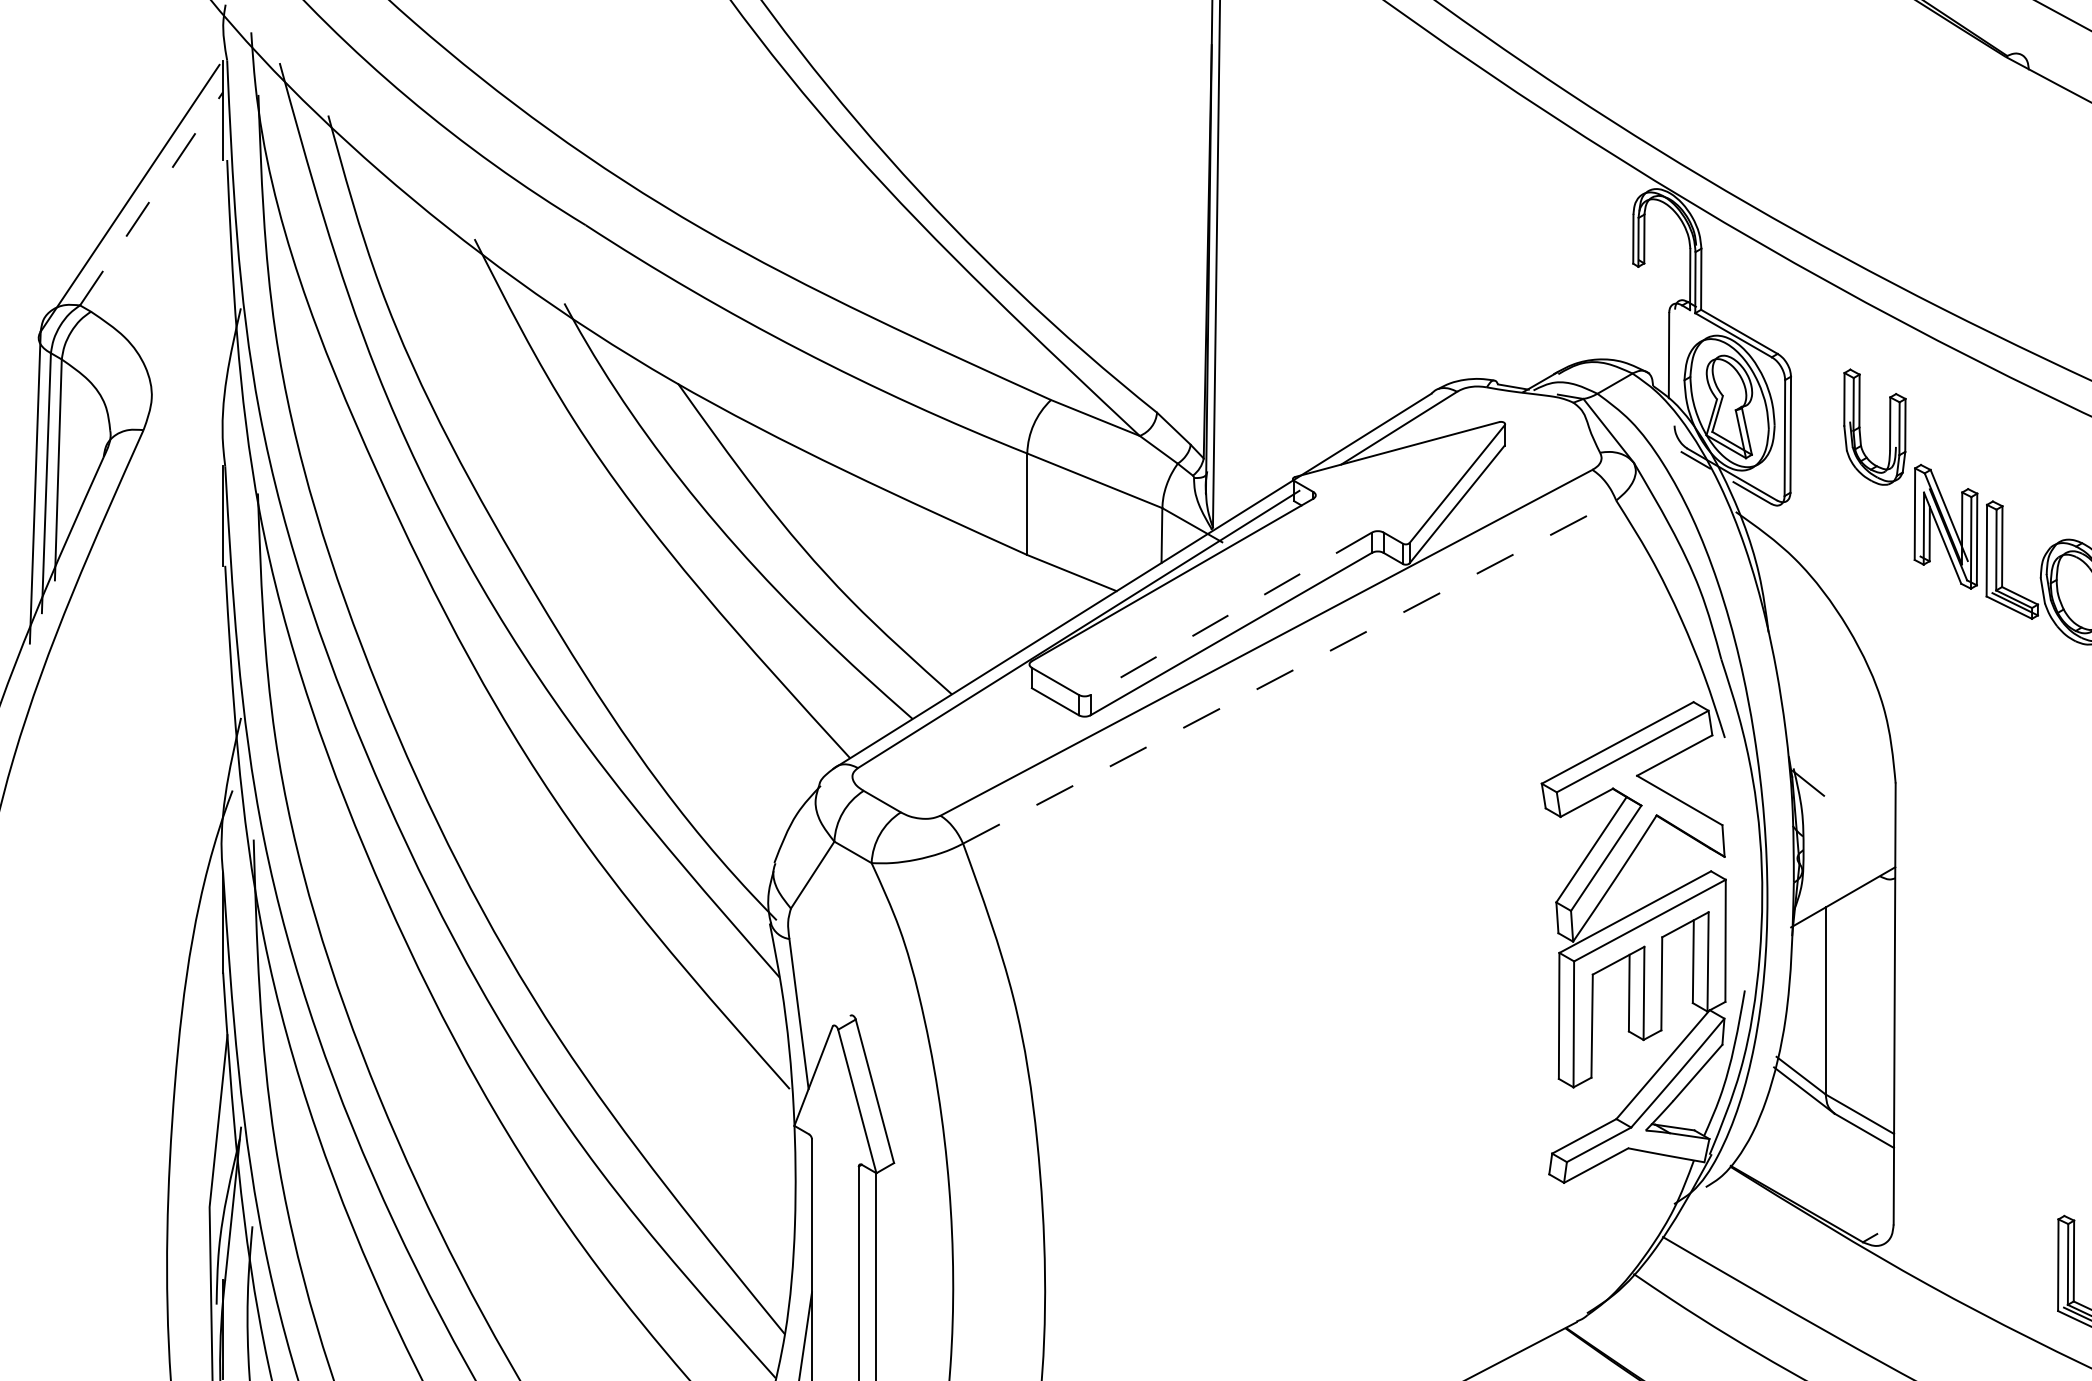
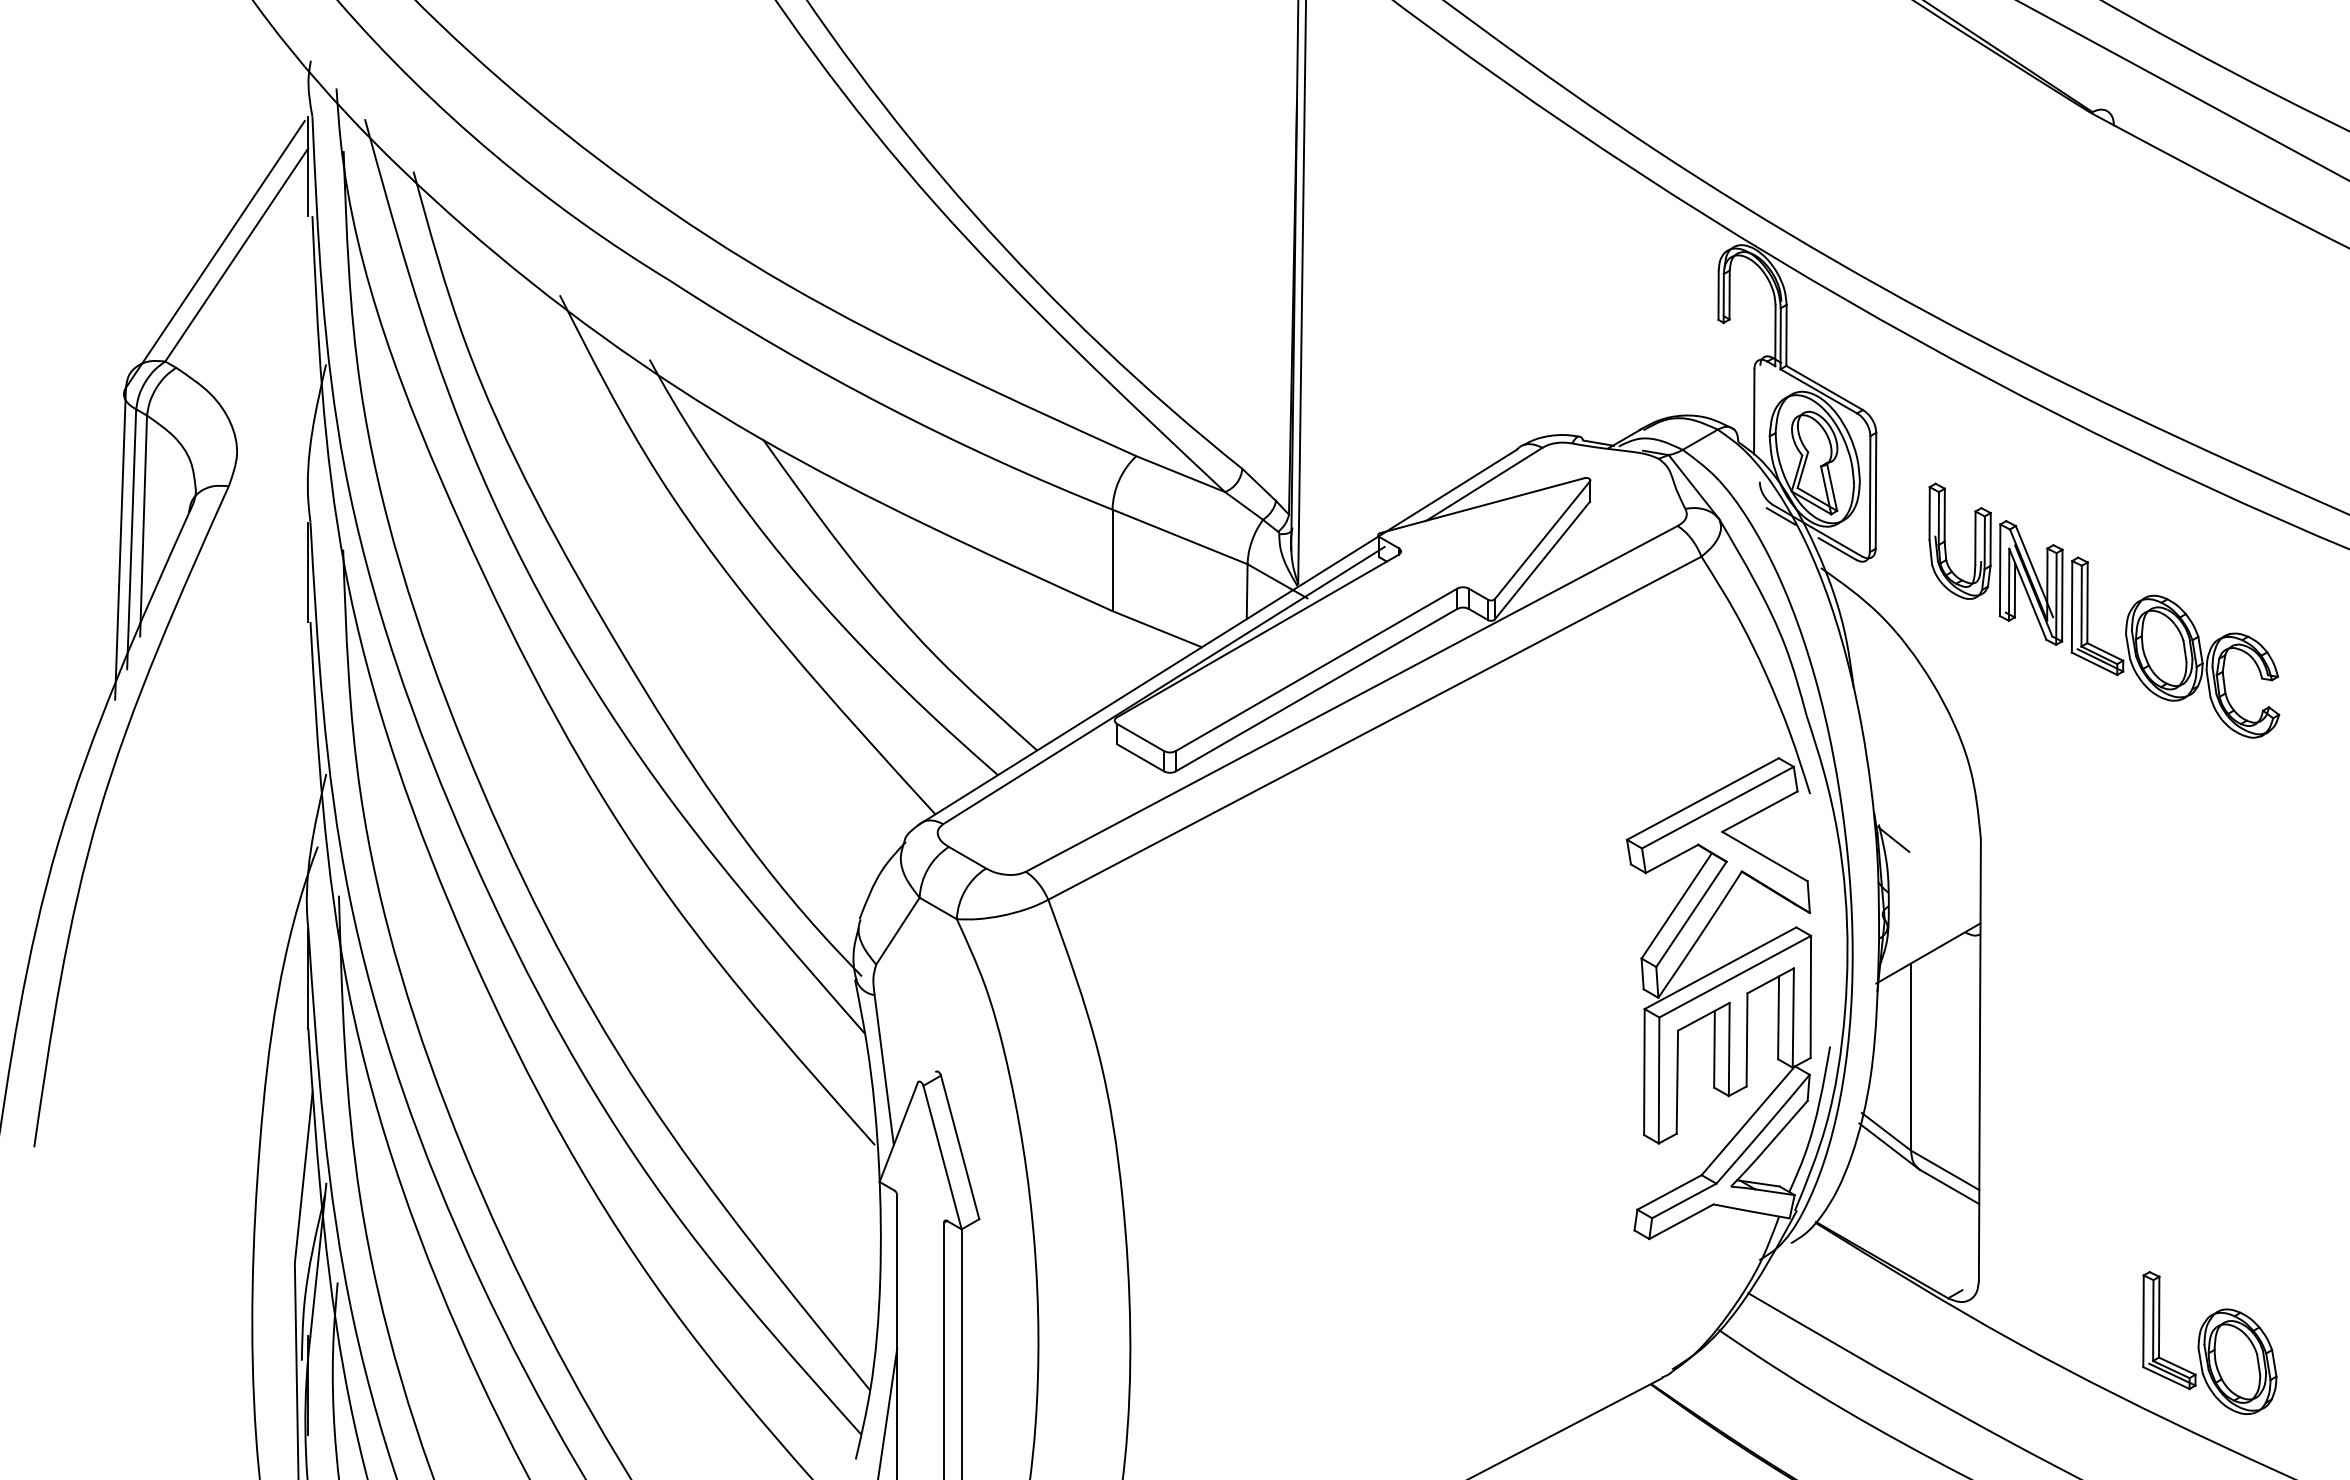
line: (152, 198) -> (237, 254), dashed -> solid
part: (1860, 426) -> (1945, 540), moved
line: (1231, 614) -> (1316, 670), dashed -> solid
line: (1289, 672) -> (1374, 728), dashed -> solid

